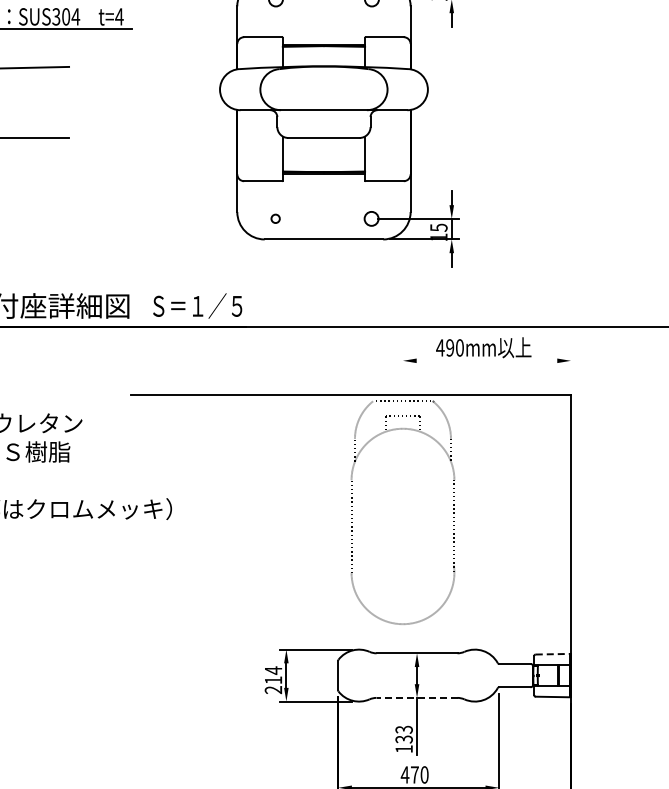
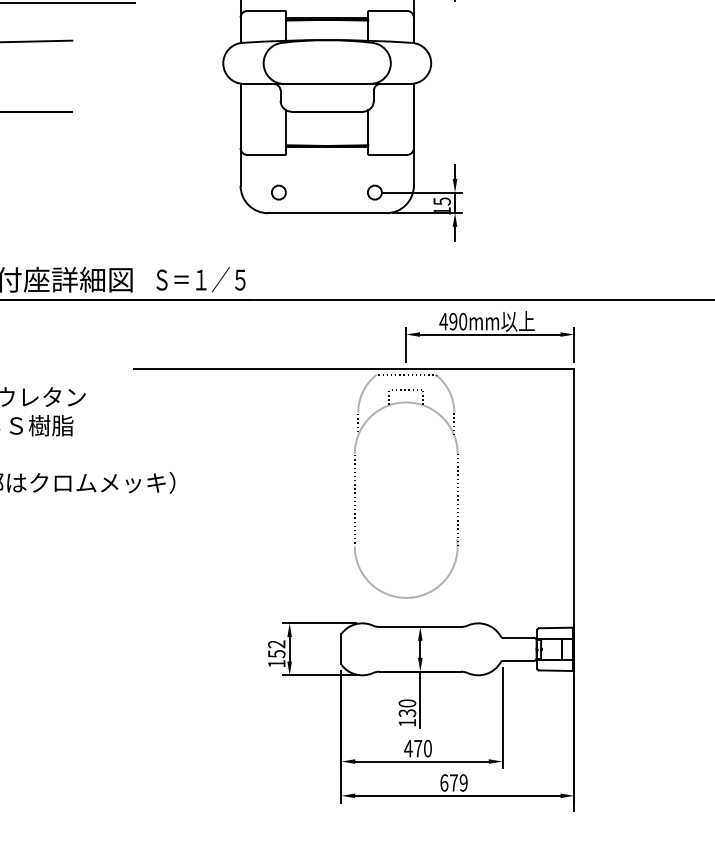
circle: (275, 218) -> (278, 192), size x1.67
line: (486, 360) -> (489, 334), added
line: (403, 370) -> (406, 344), added
line: (571, 370) -> (574, 344), added
line: (552, 653) -> (555, 627), dashed -> solid
text: (273, 679) -> (276, 653), 214 -> 152
line: (416, 697) -> (419, 671), dashed -> solid
text: (404, 729) -> (407, 703), 133 -> 130

